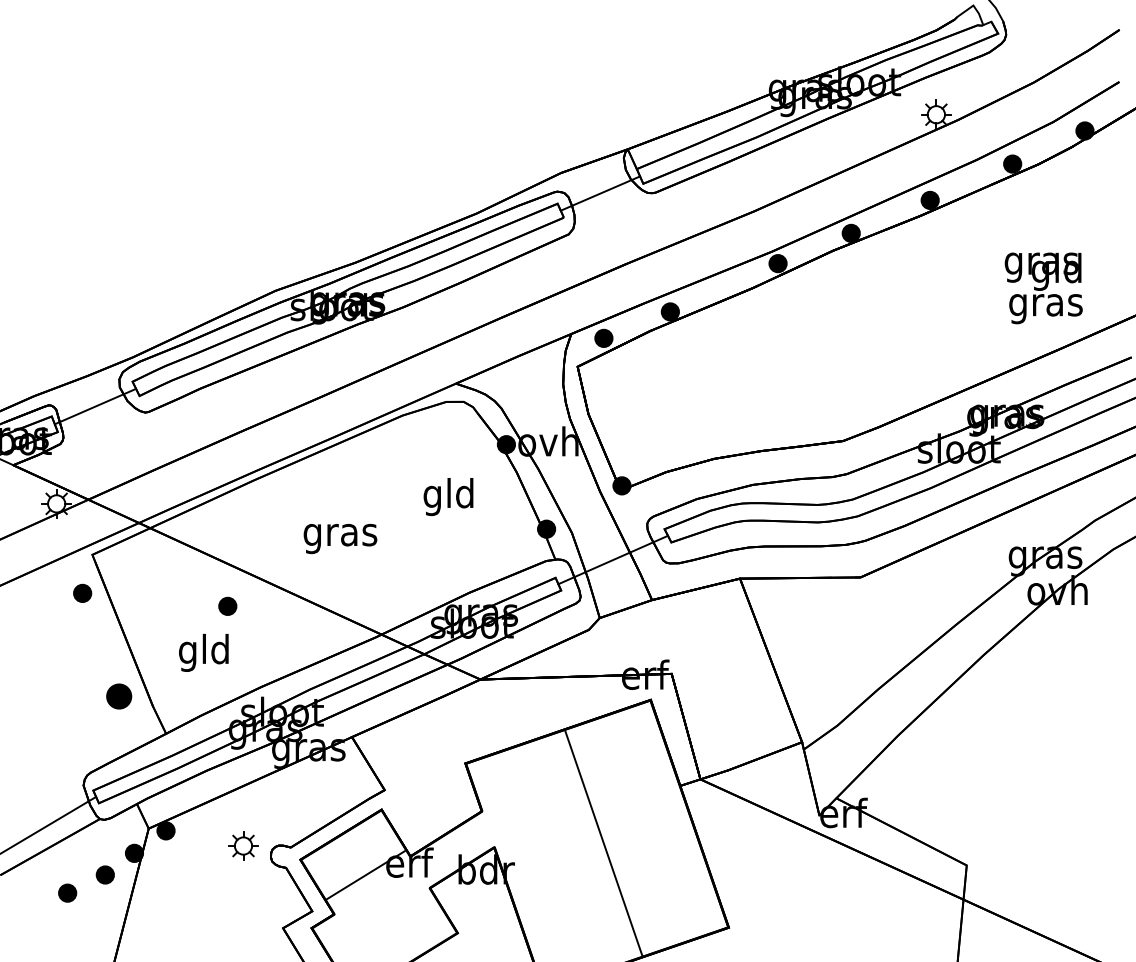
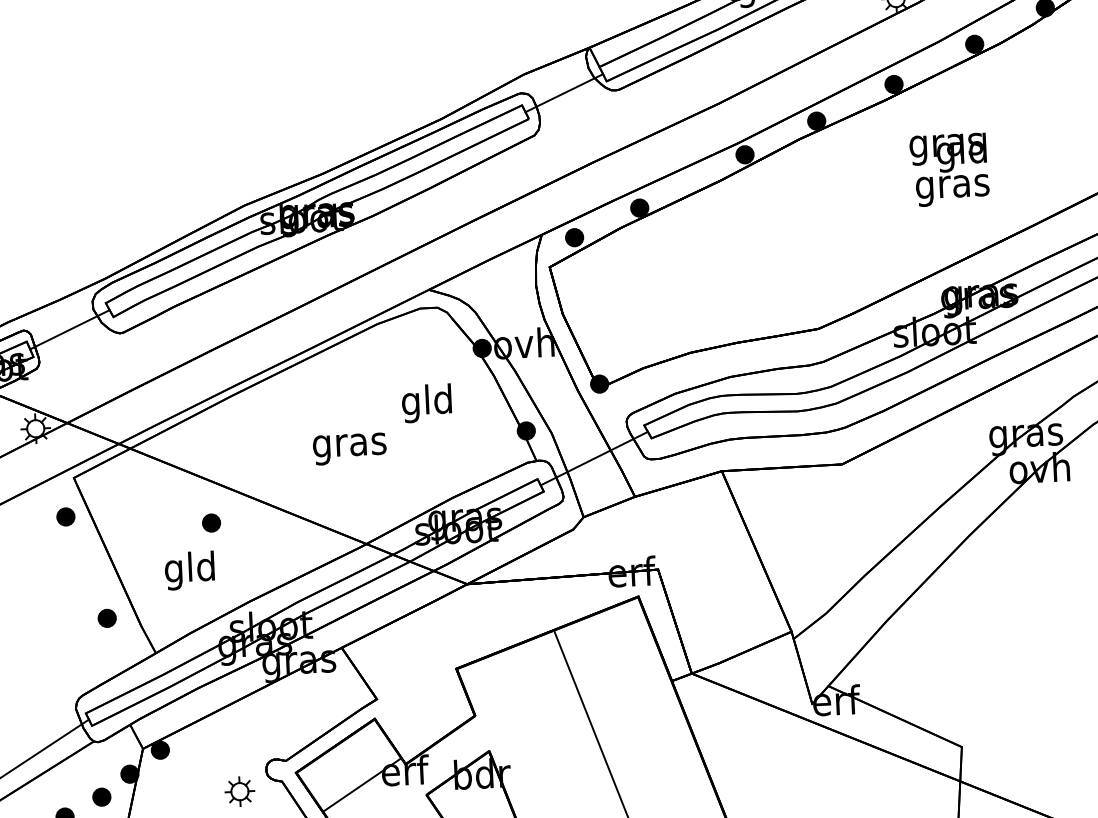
text: (1043, 288) -> (949, 170), moved
text: (340, 539) -> (349, 449), moved
part: (118, 696) -> (106, 618), size x0.71
part: (243, 845) -> (239, 791), moved

